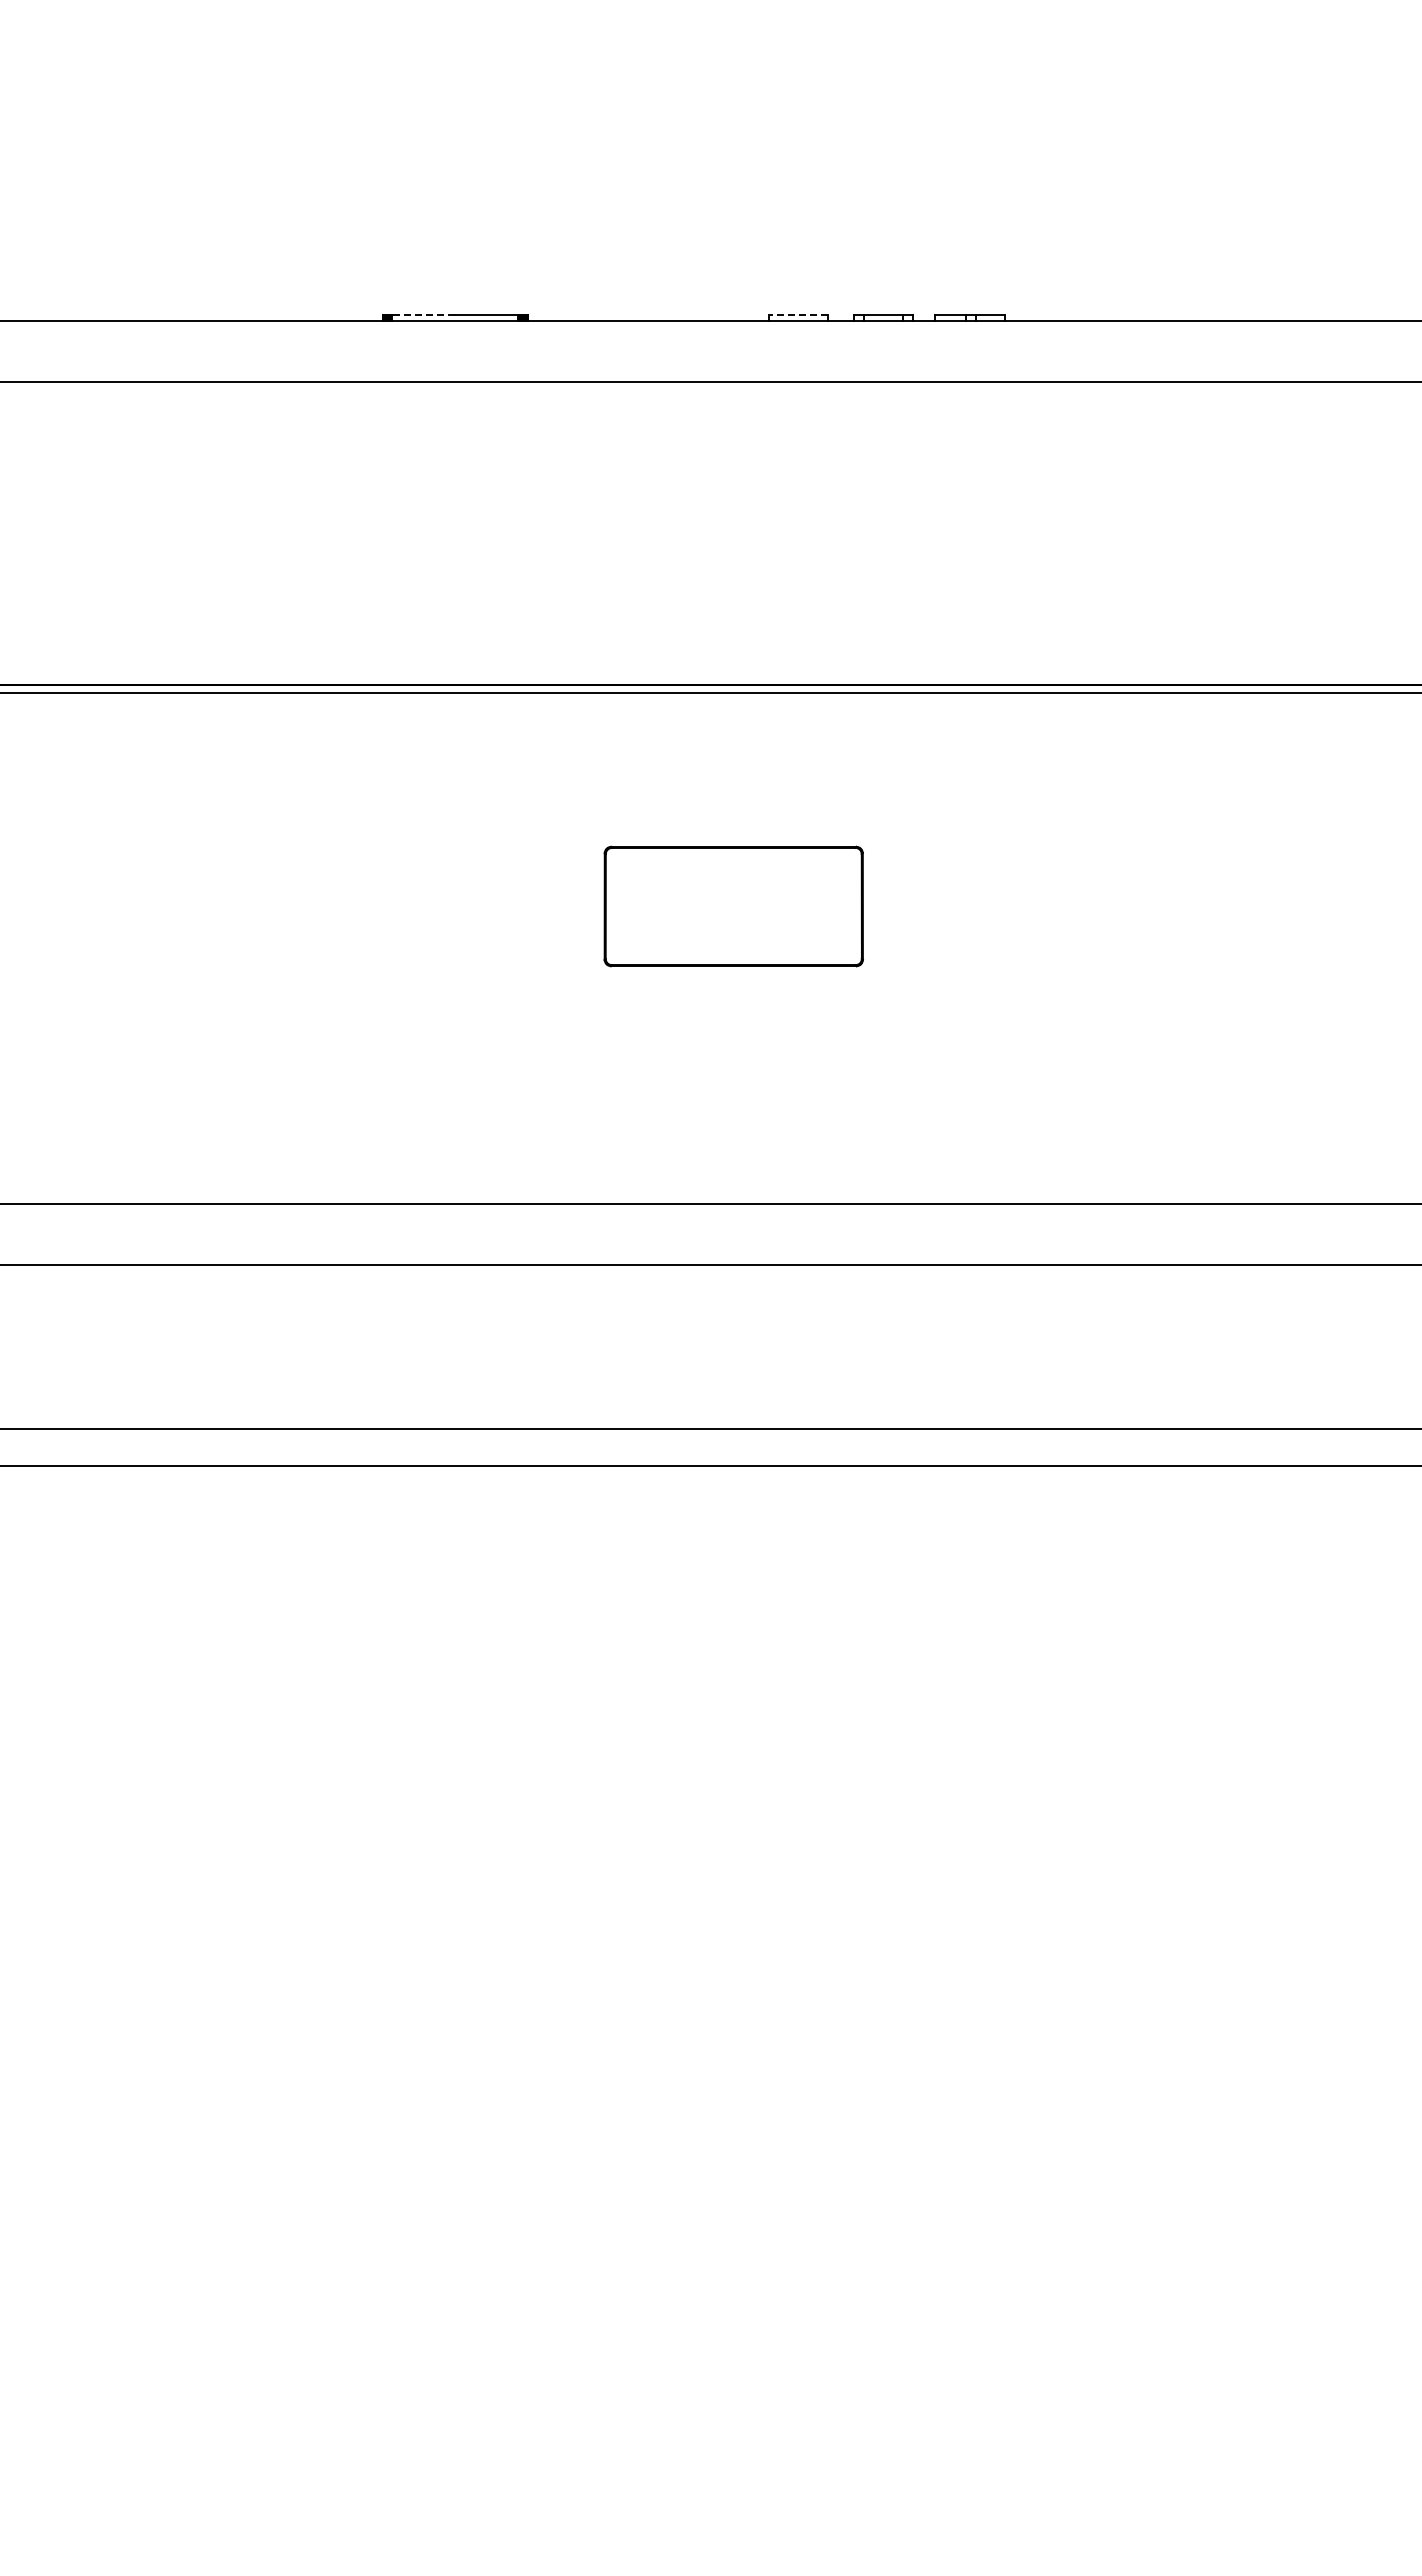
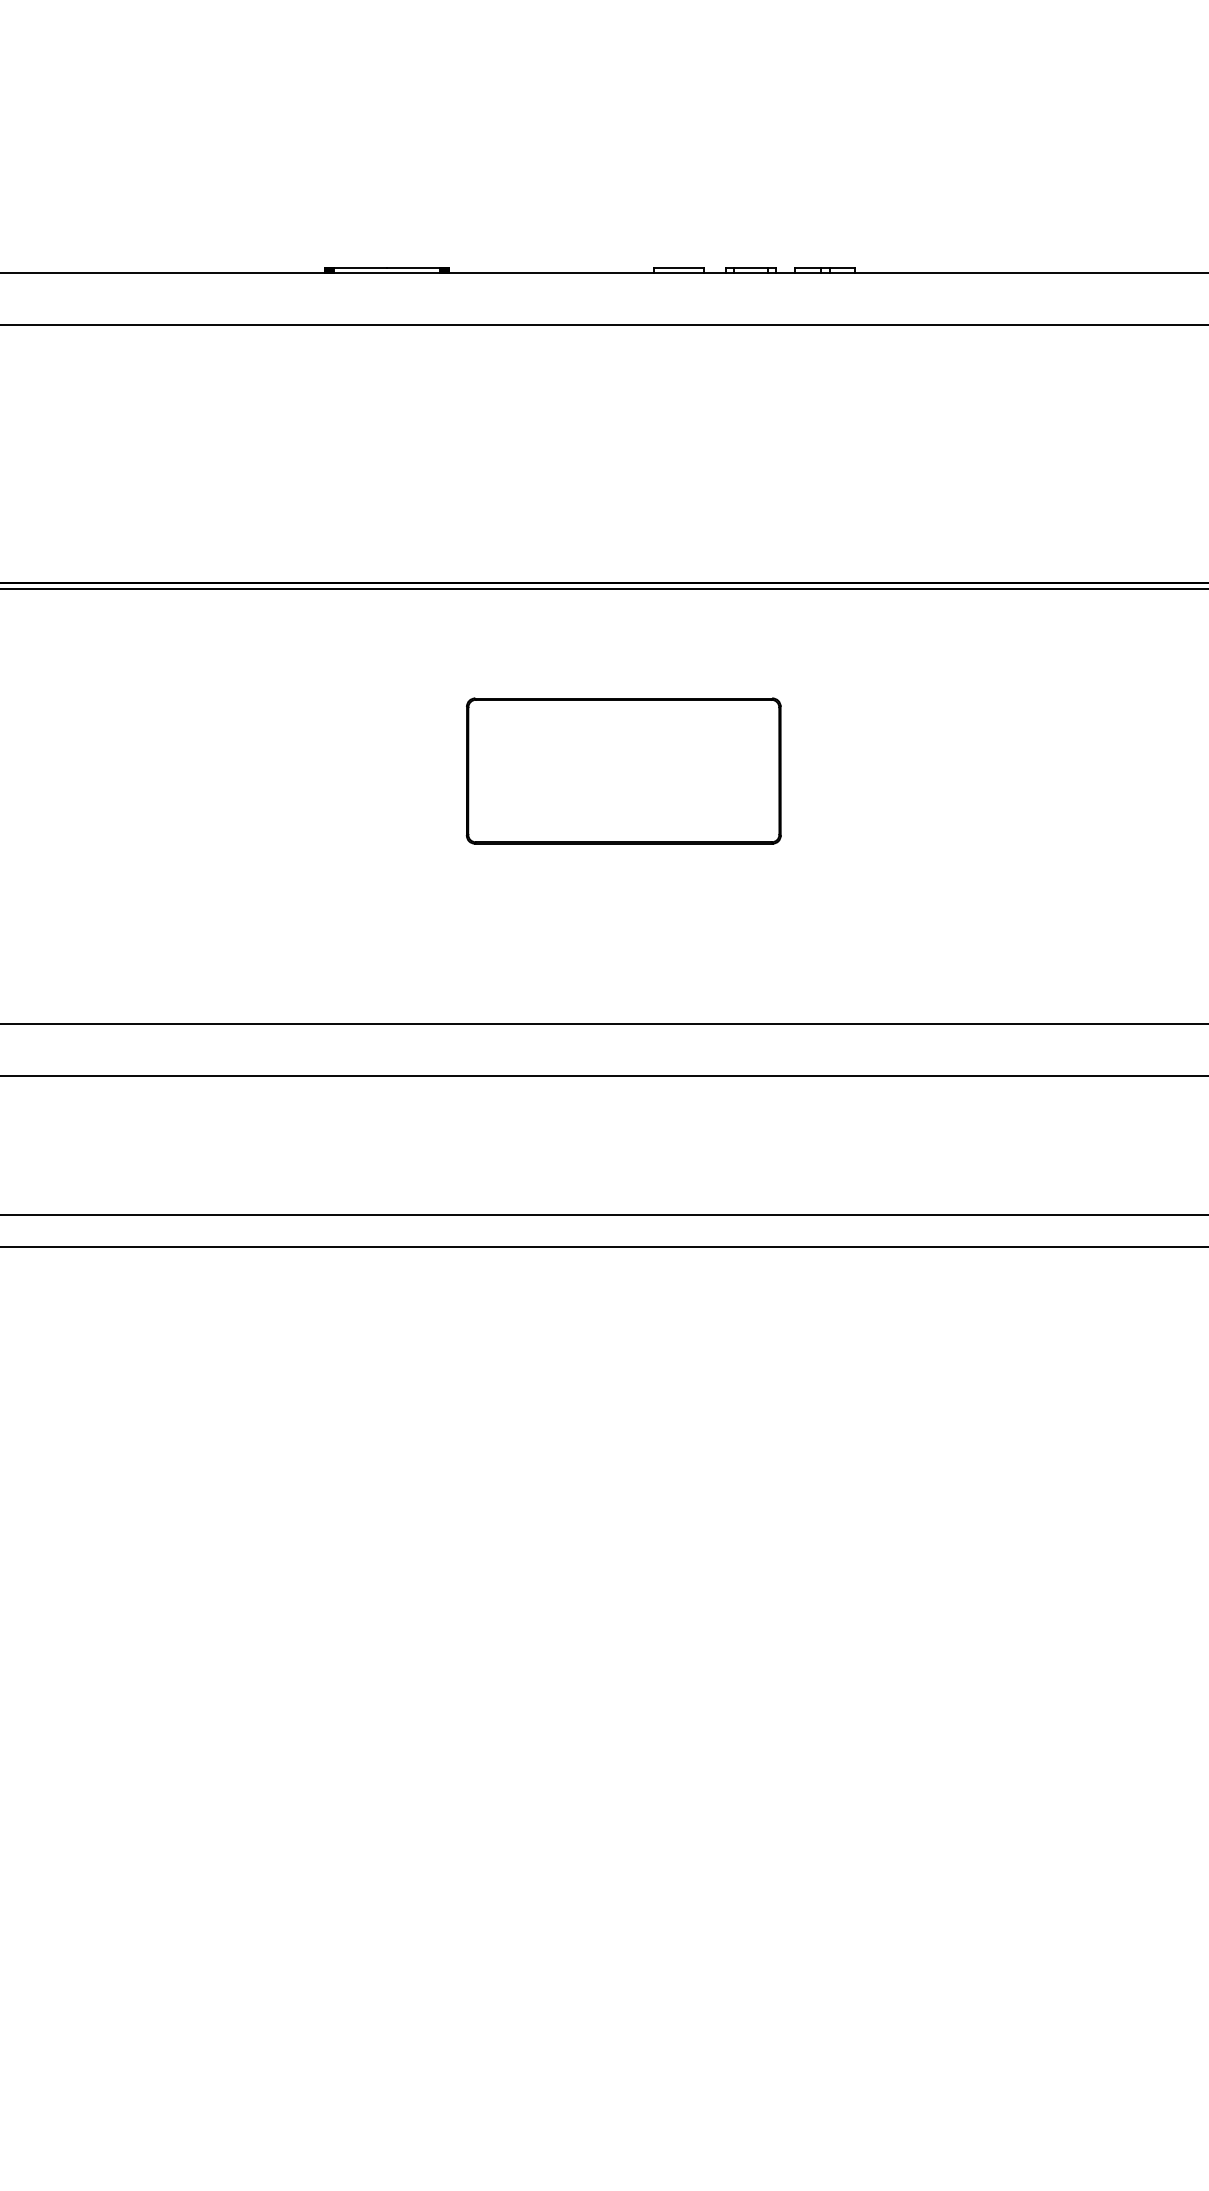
line: (423, 314) -> (359, 267), dashed -> solid
line: (798, 314) -> (678, 267), dashed -> solid
part: (733, 906) -> (623, 771), size x1.43

